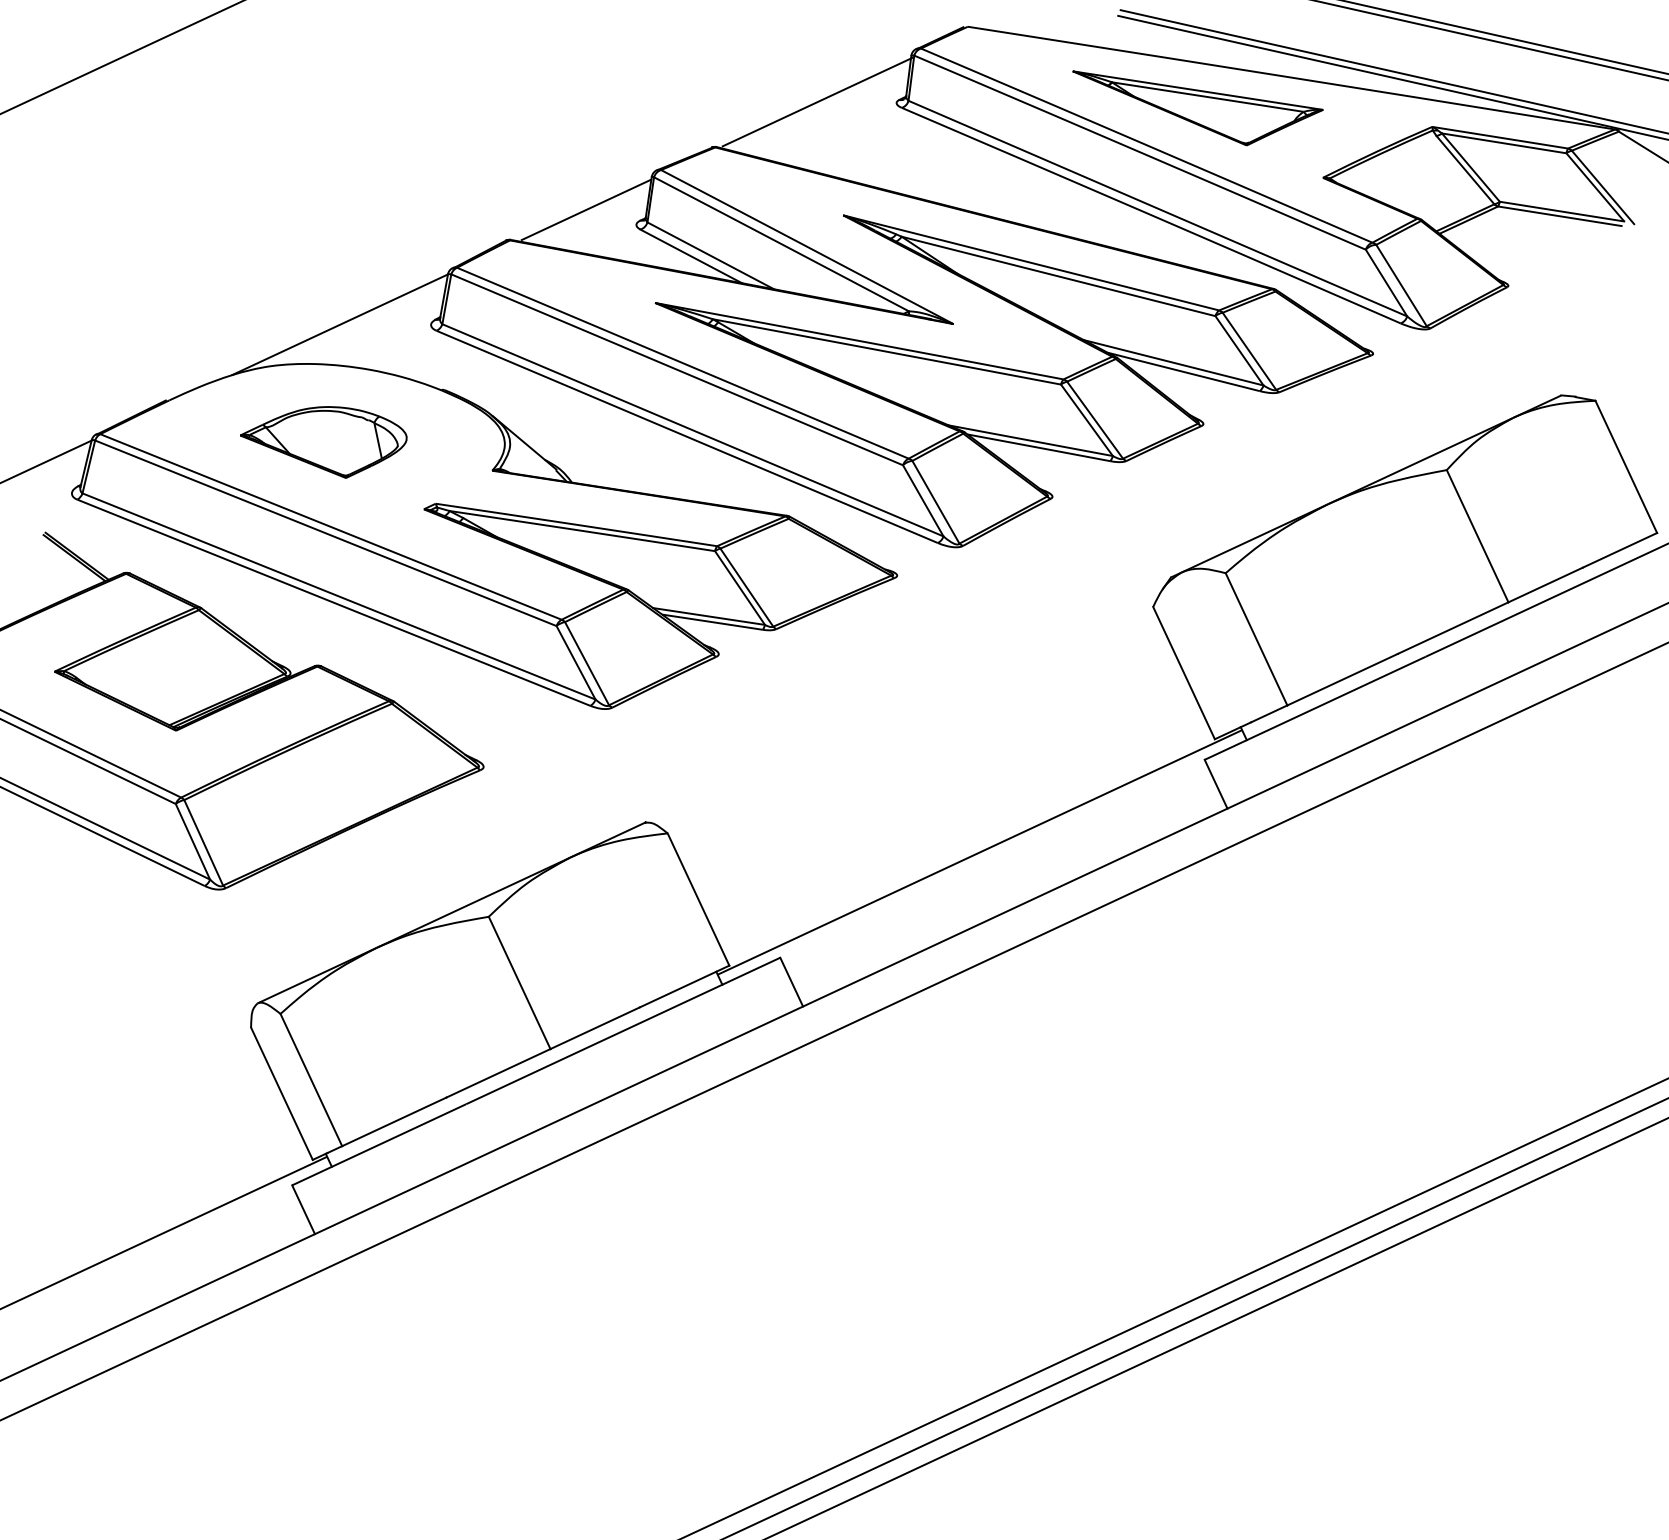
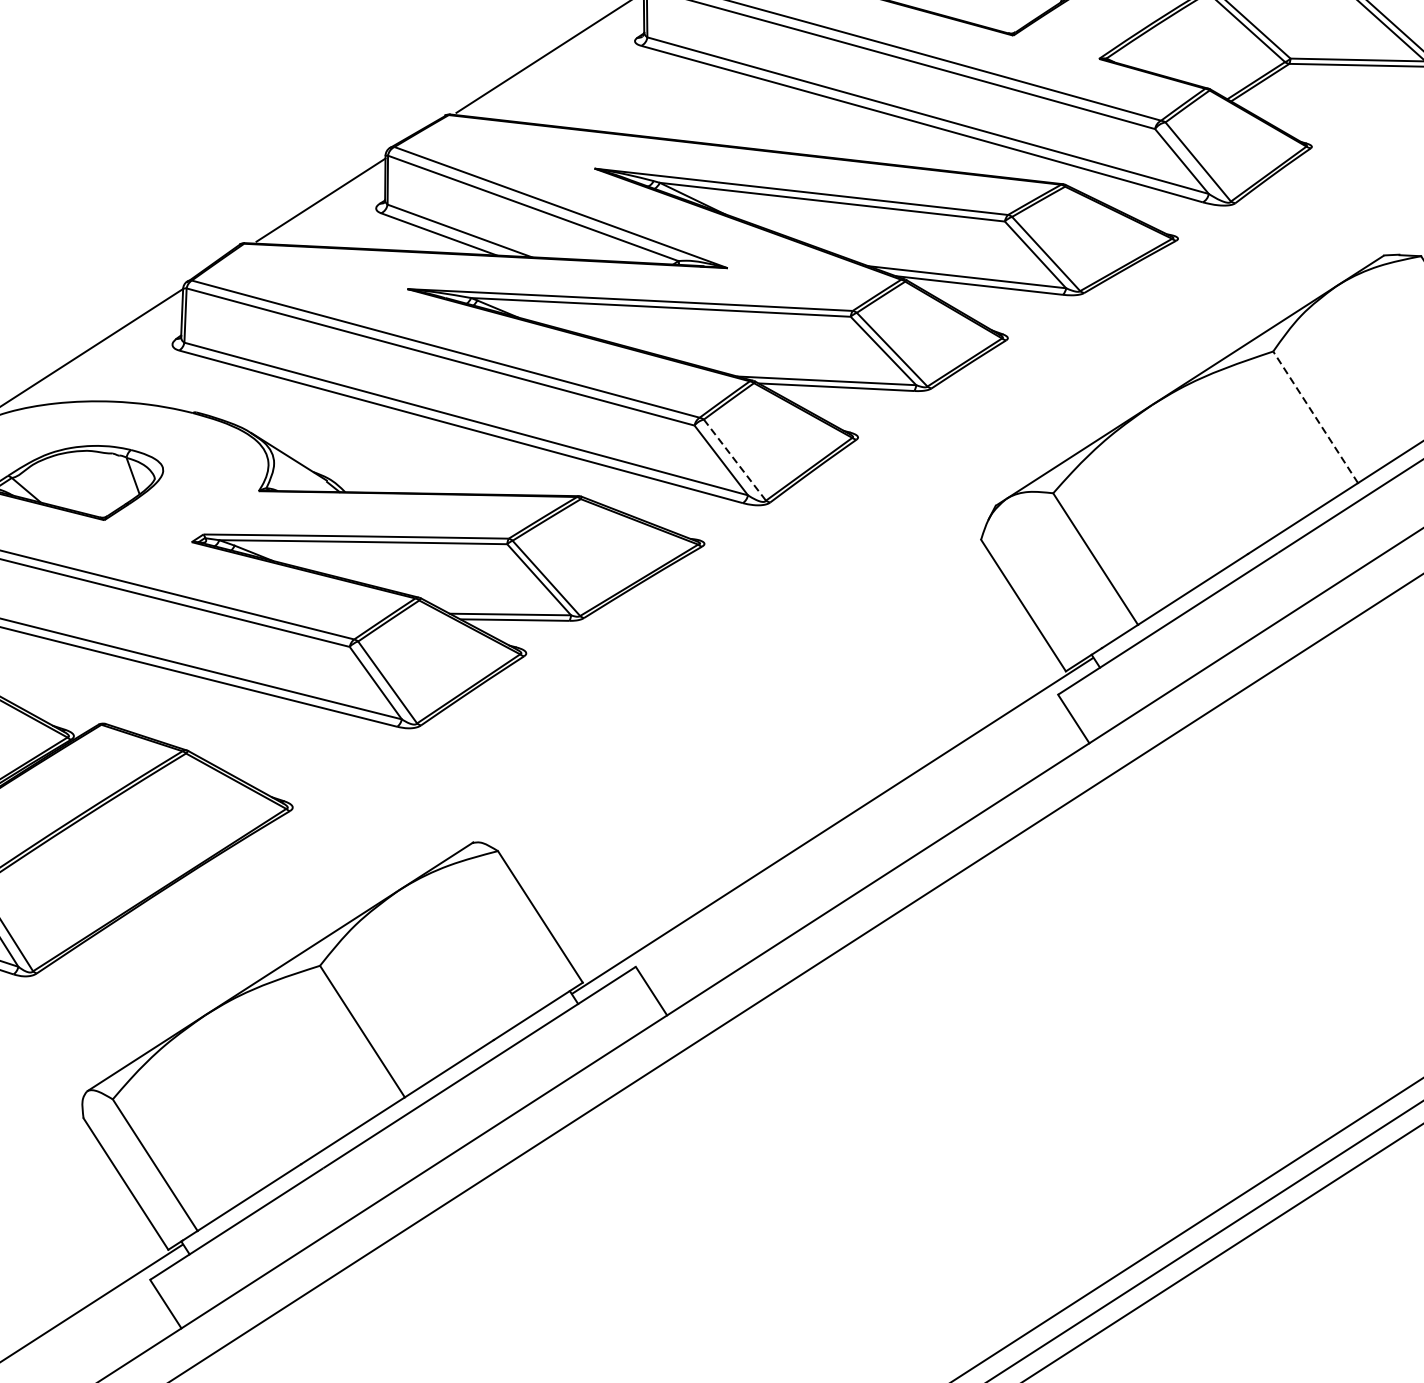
line: (935, 502) -> (734, 460), solid -> dashed
line: (1477, 536) -> (1315, 417), solid -> dashed

